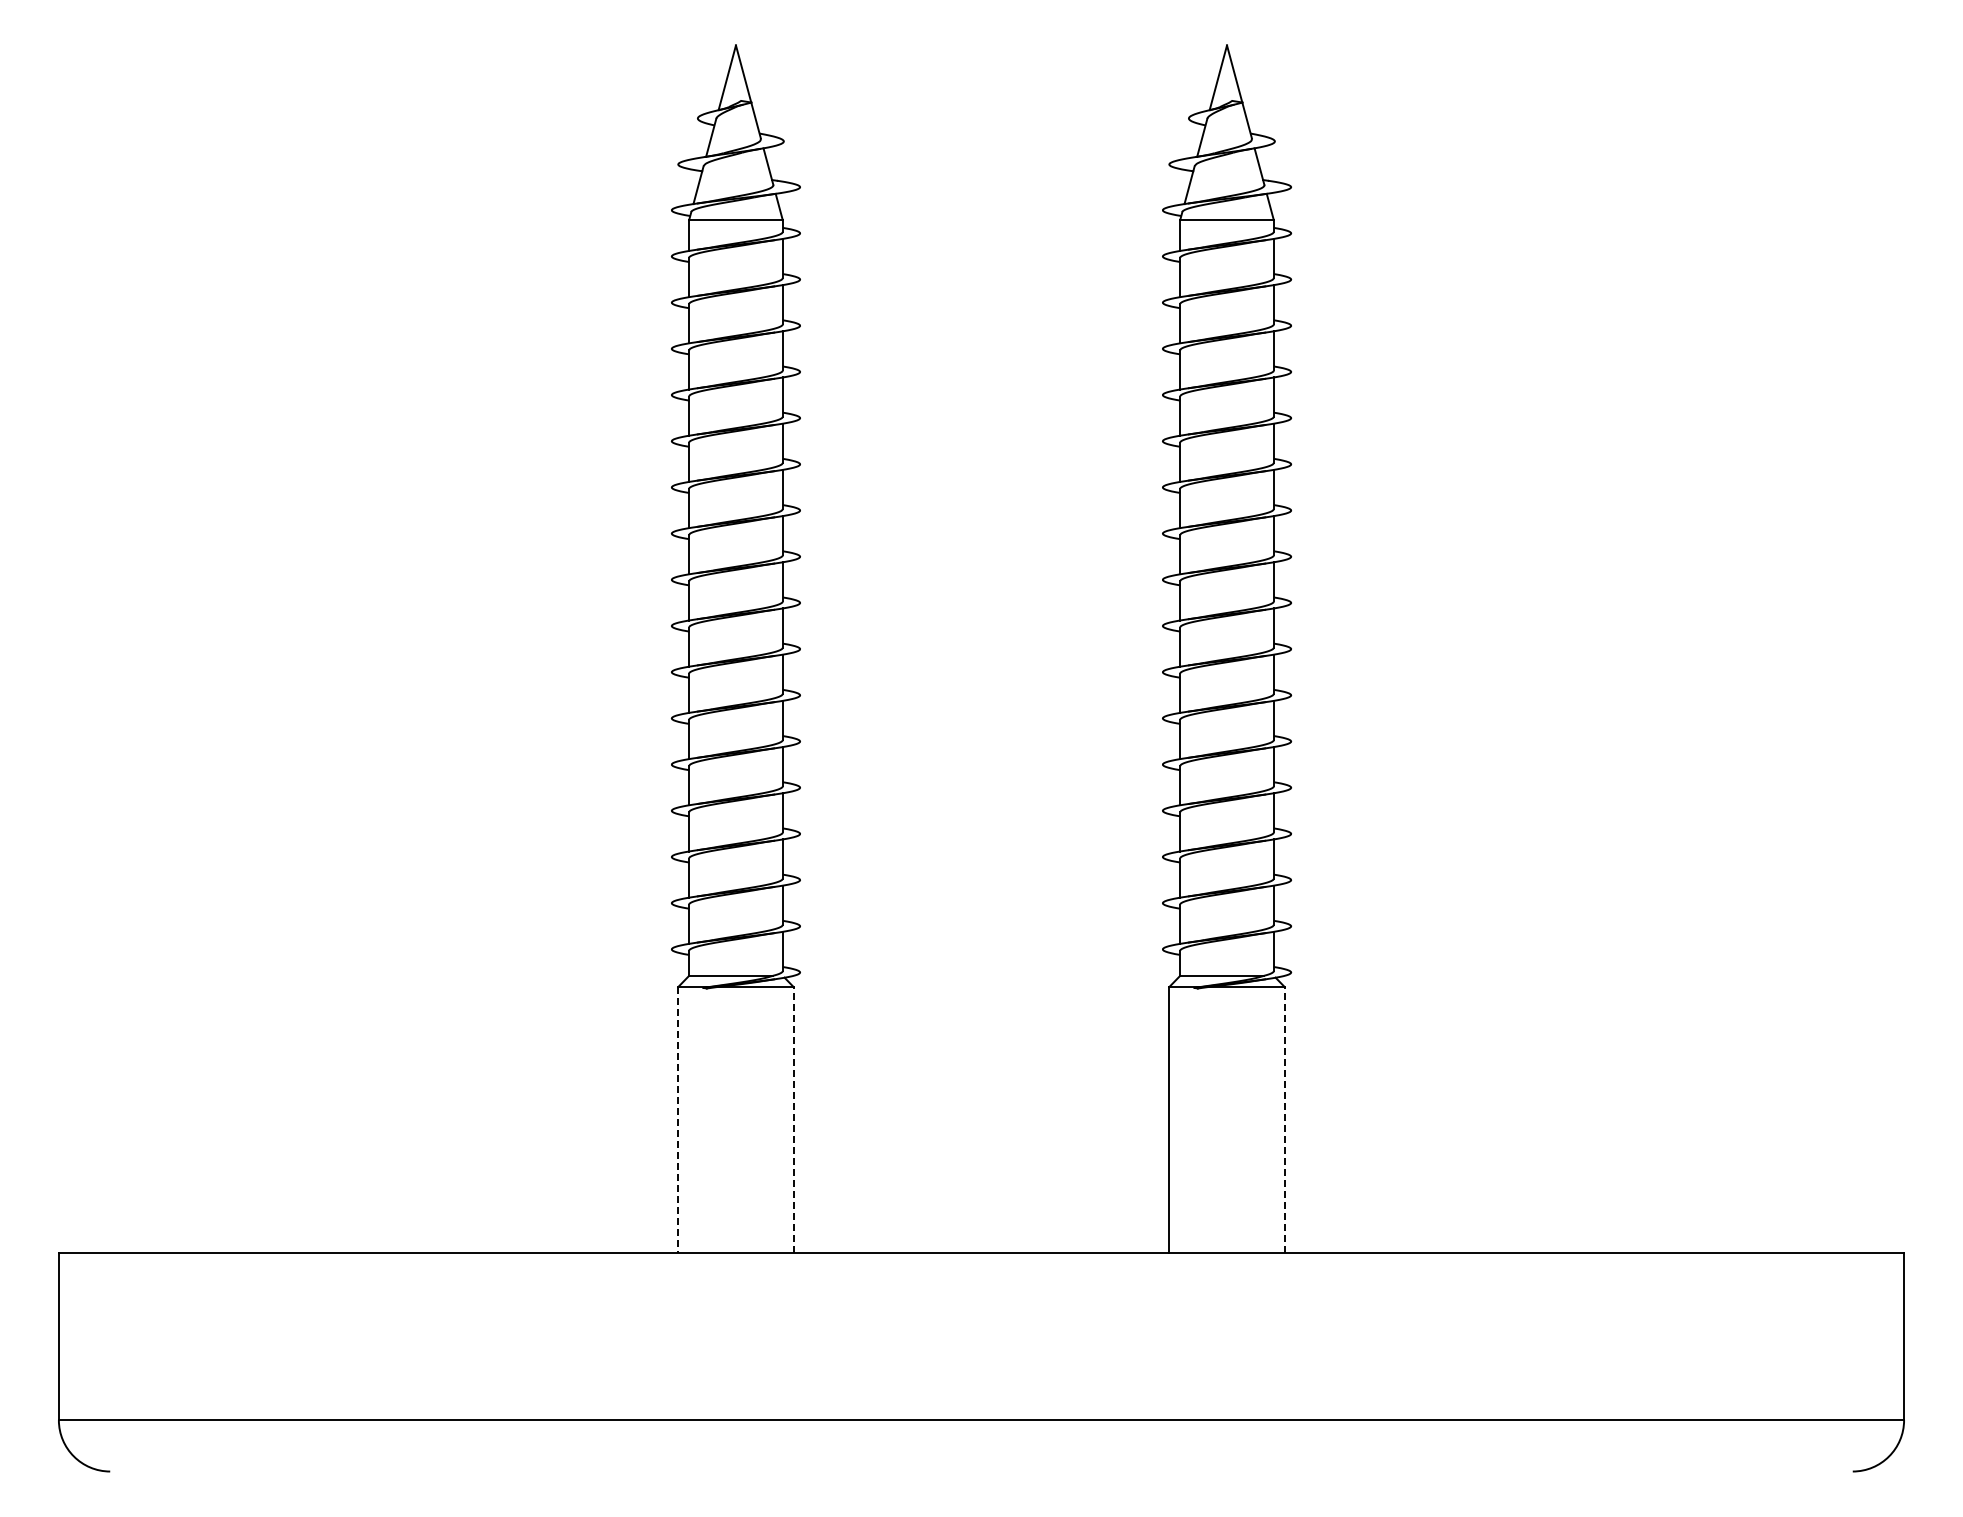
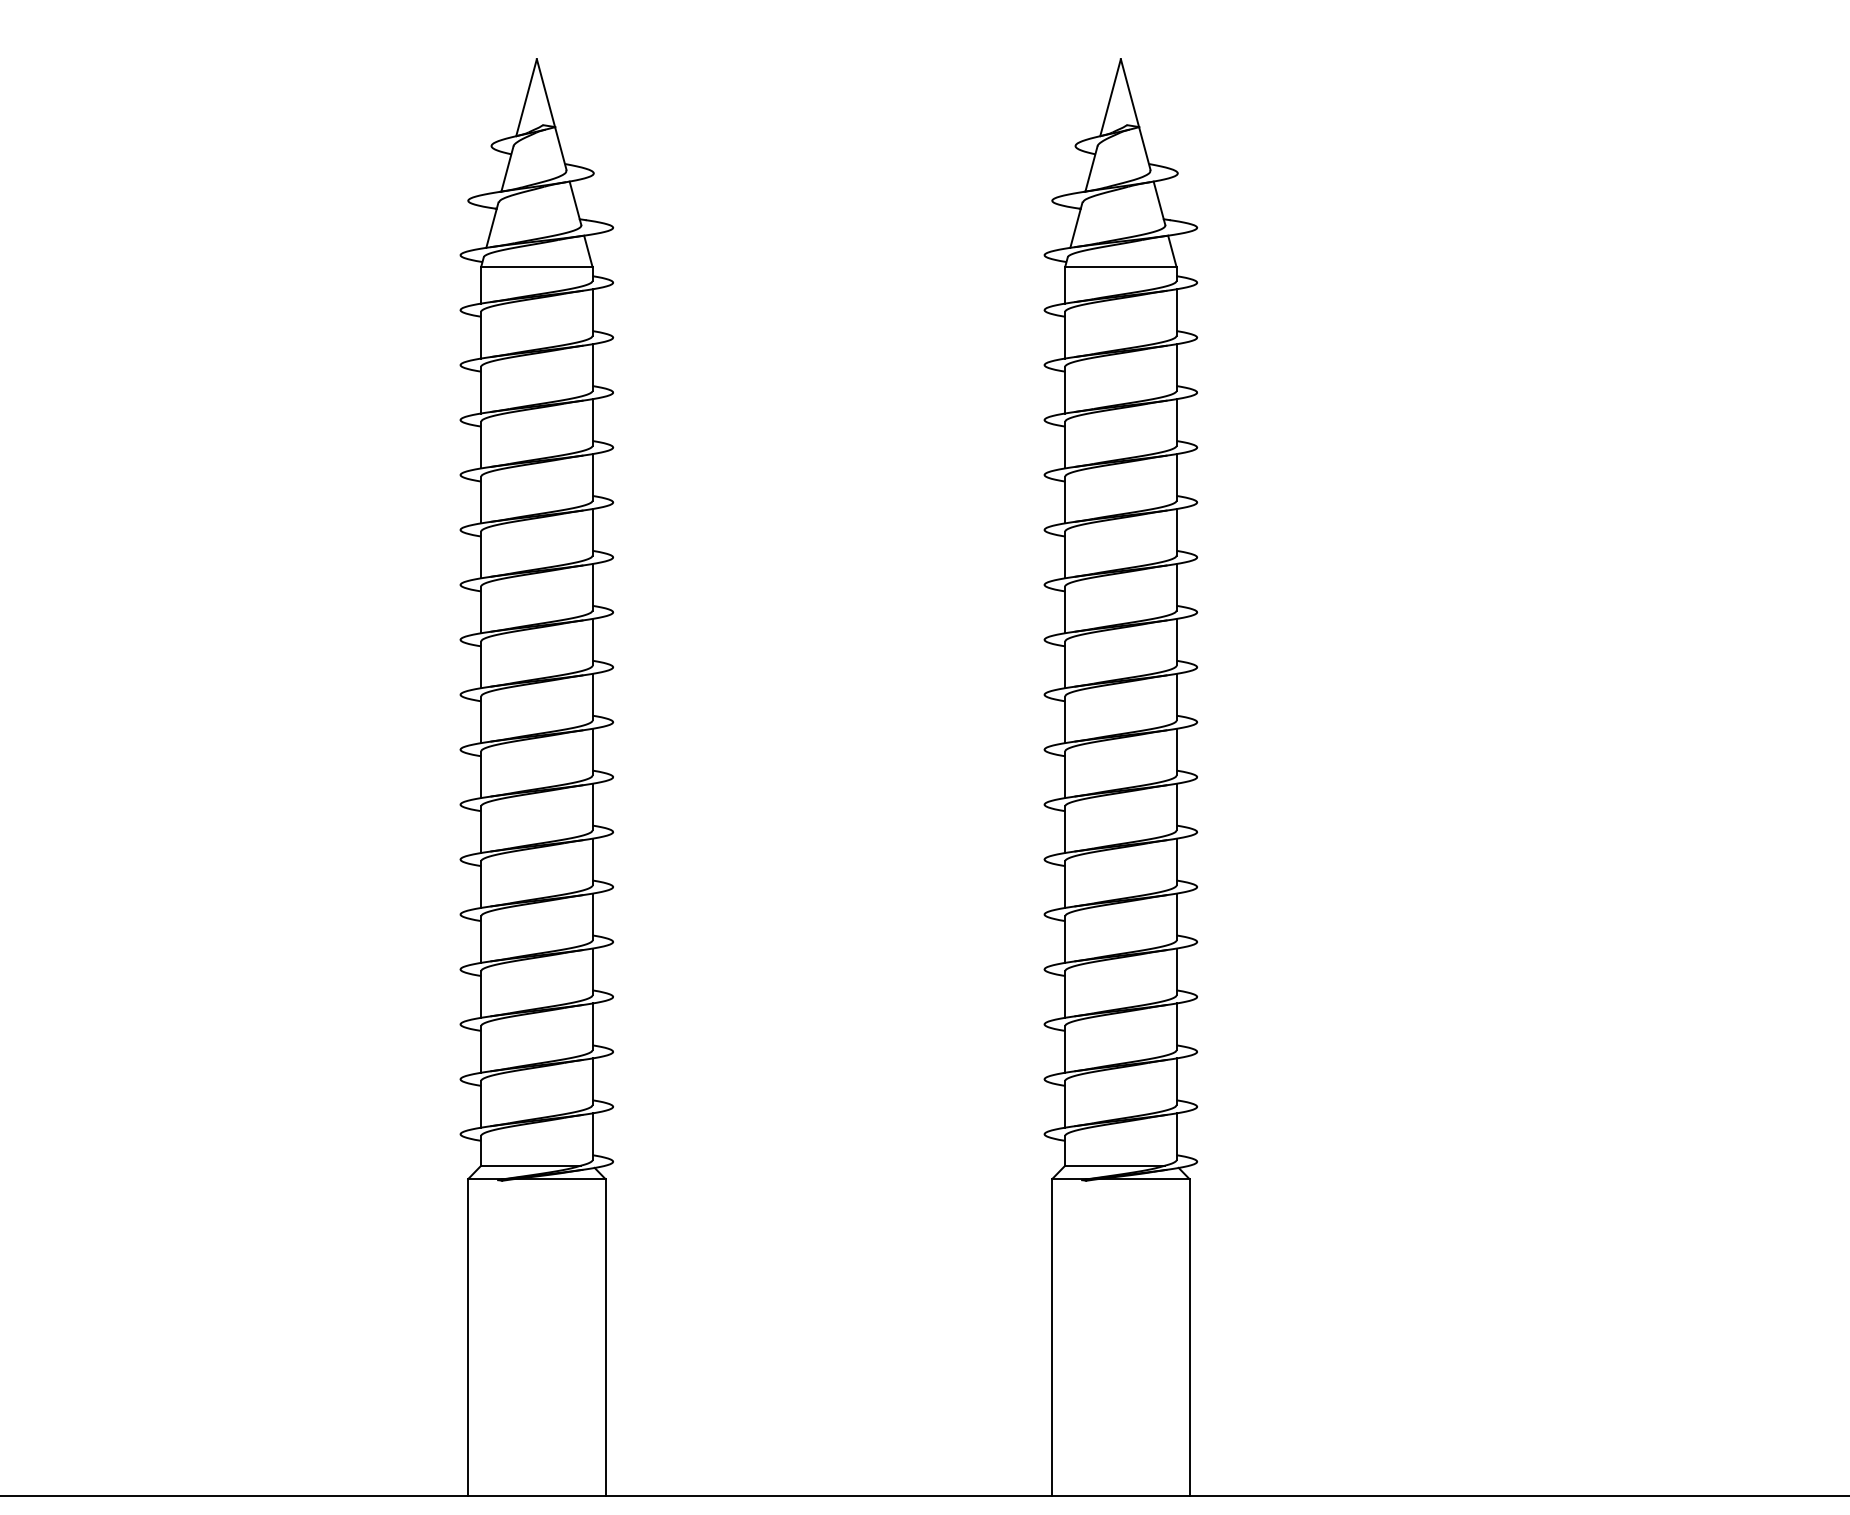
line: (793, 1119) -> (605, 1336), dashed -> solid
line: (1284, 1119) -> (1189, 1336), dashed -> solid
line: (678, 1120) -> (468, 1337), dashed -> solid

